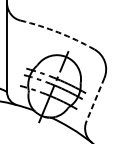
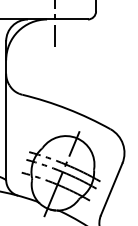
arc: (58, 32) -> (67, 109), dashed -> solid
line: (95, 99) -> (111, 189), dashed -> solid

